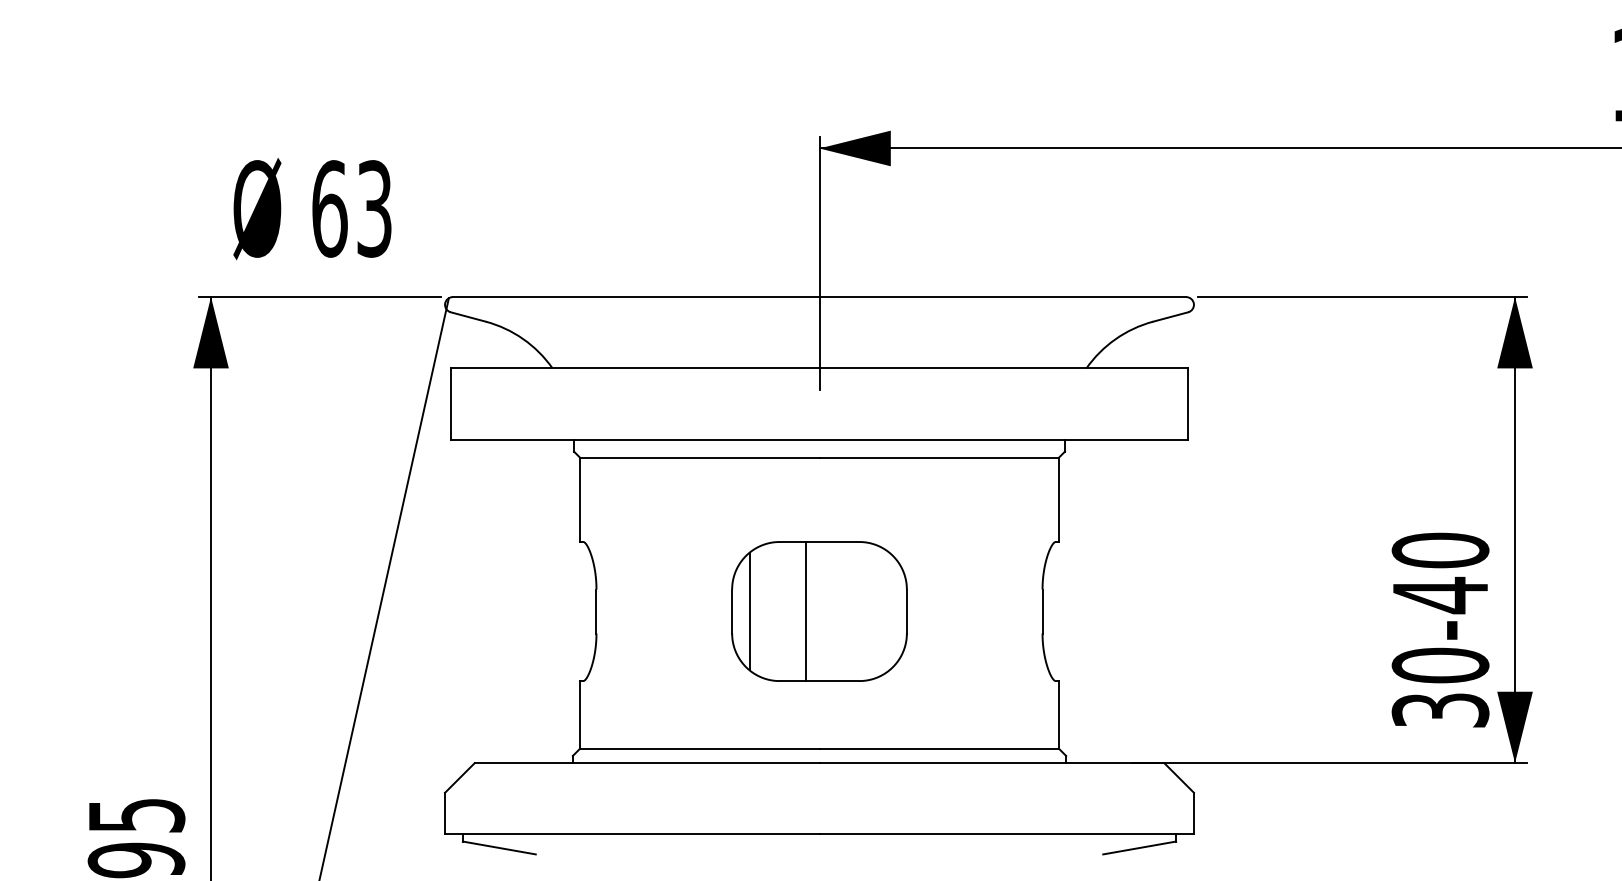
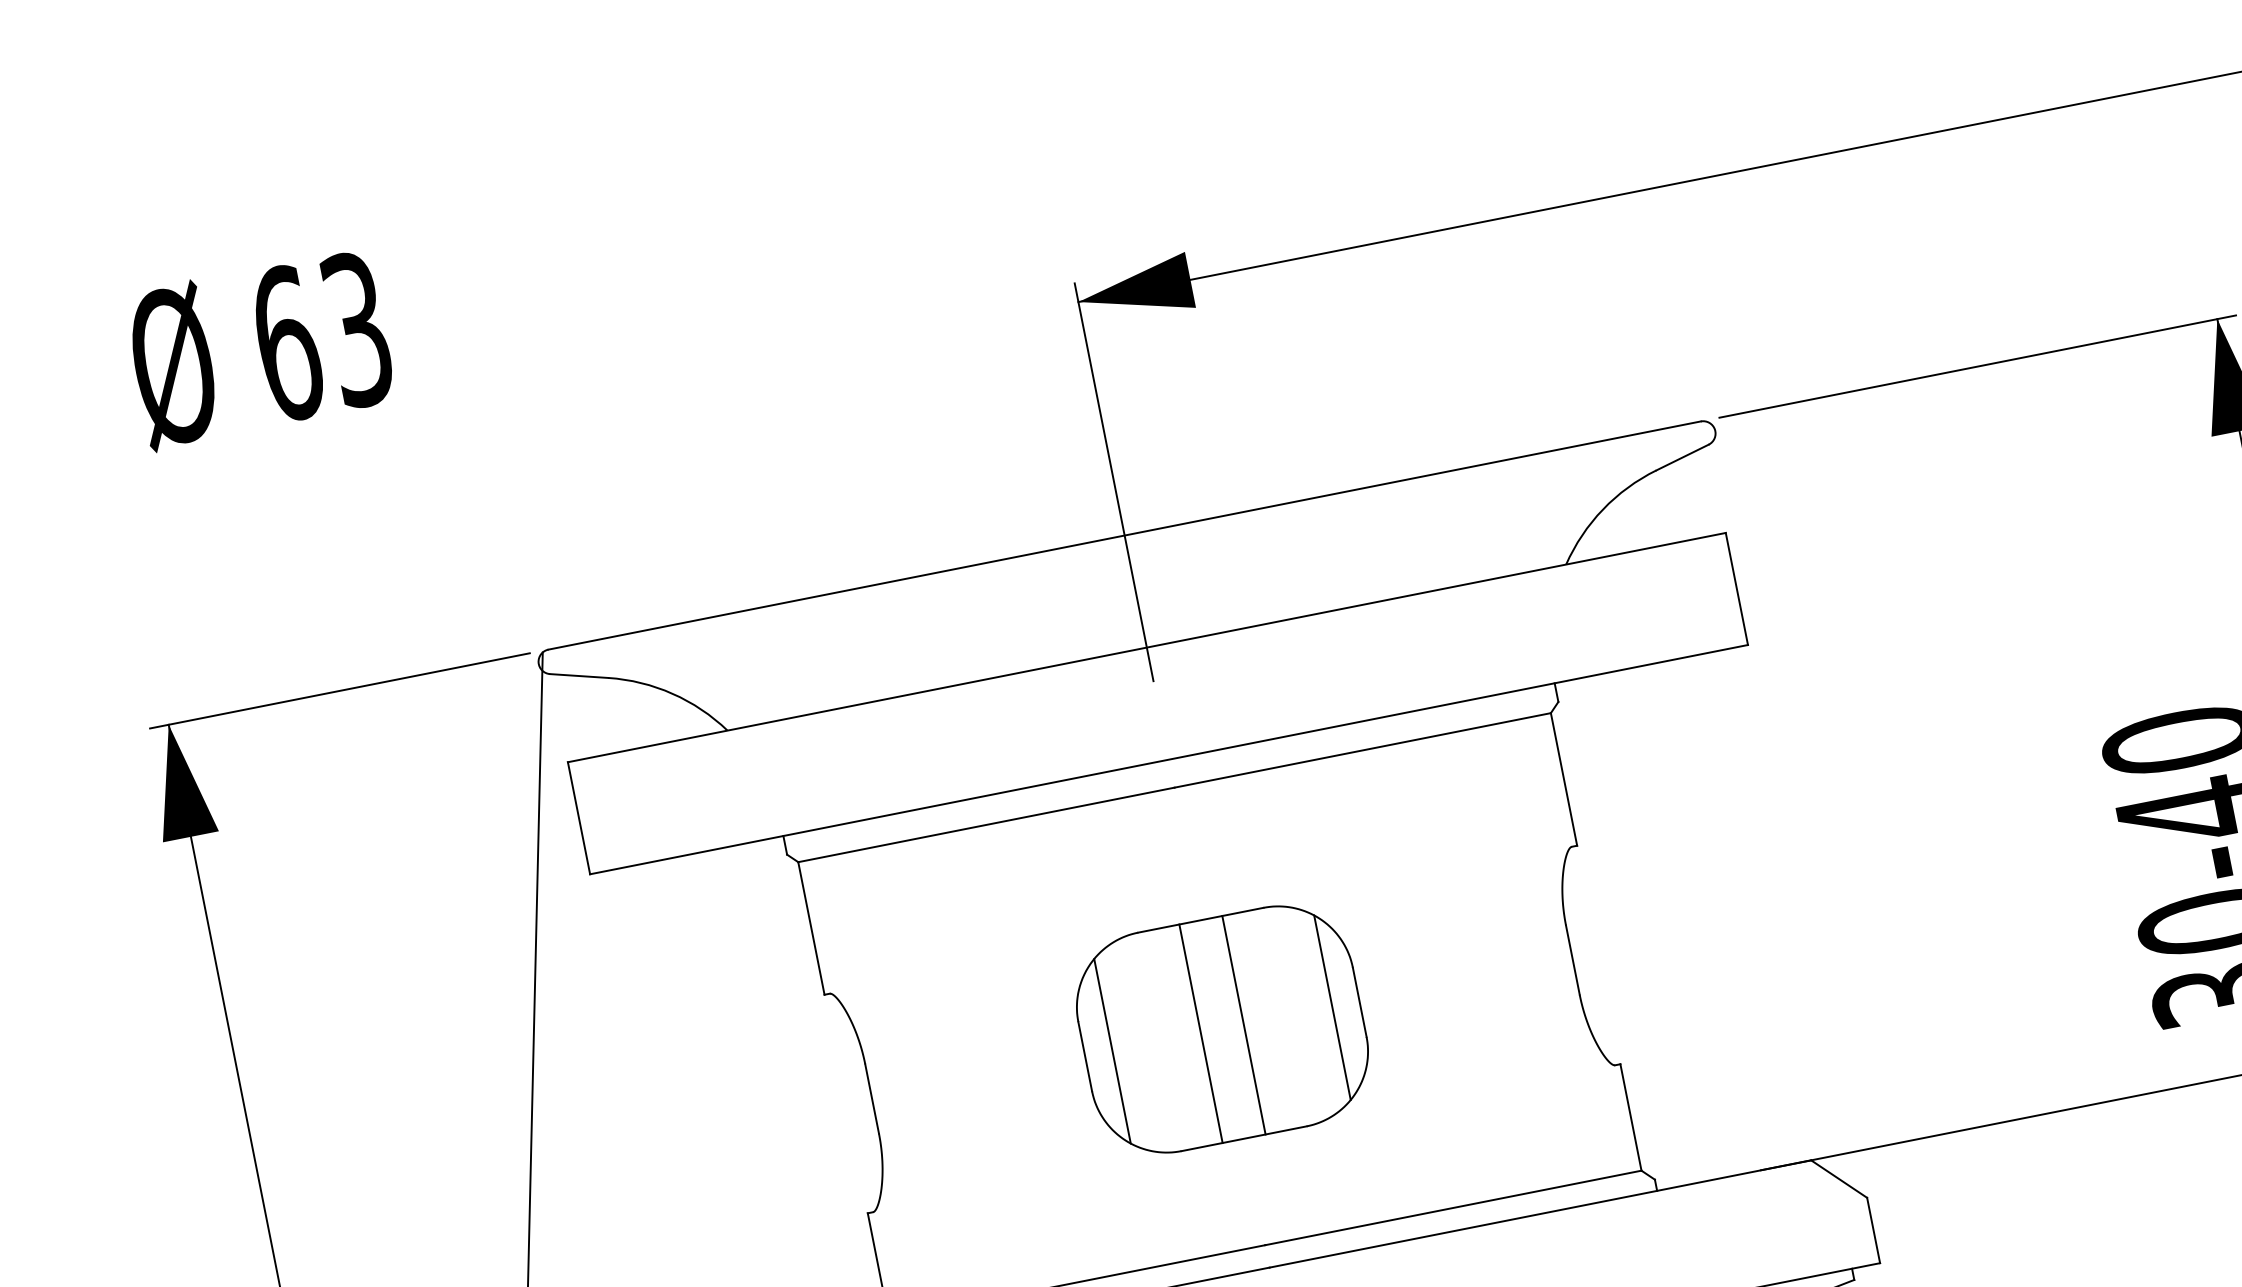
text: (312, 209) -> (260, 349), moved
line: (833, 611) -> (1244, 1025), added
line: (889, 611) -> (1332, 1007), added

